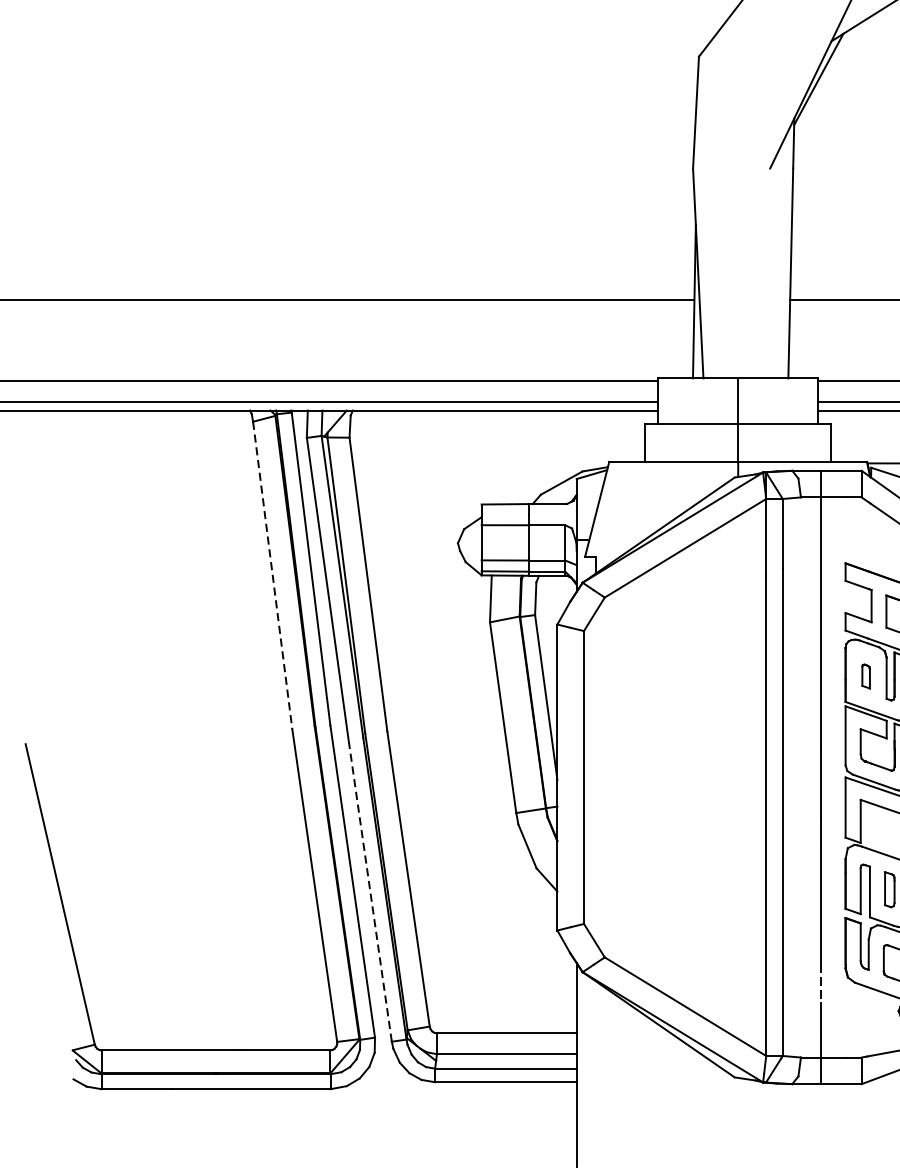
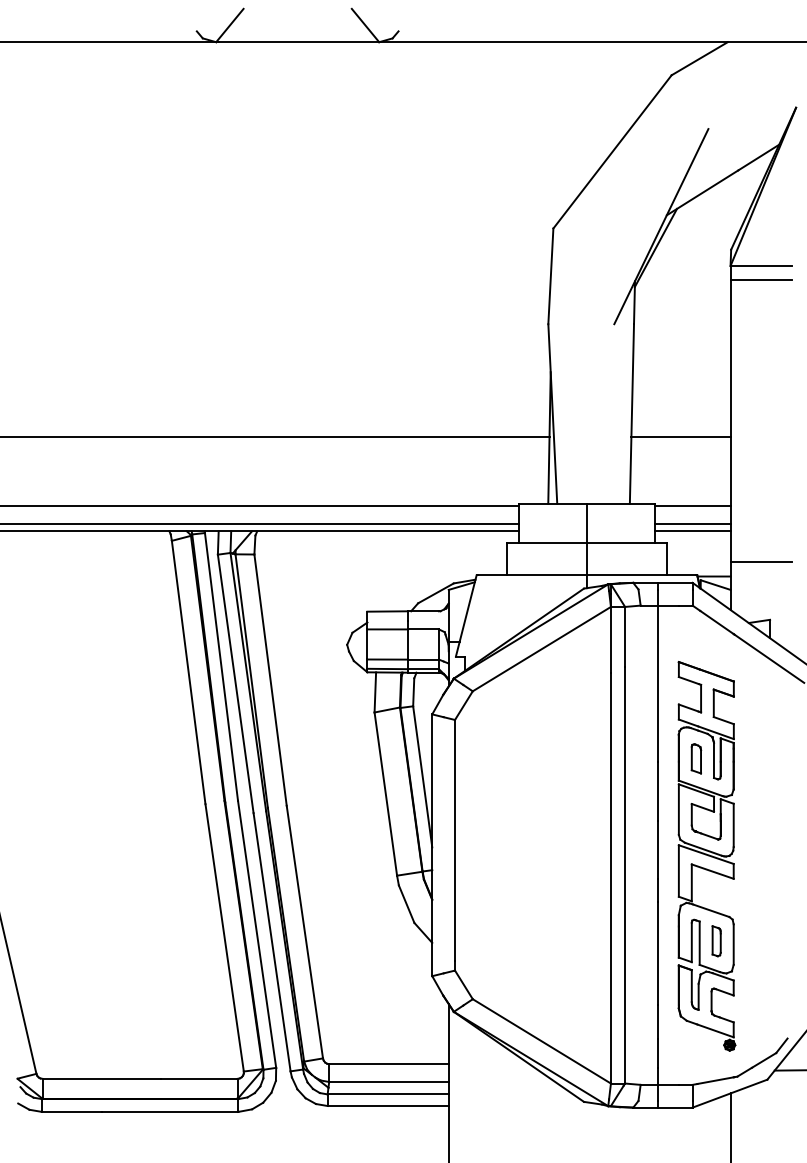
line: (272, 575) -> (188, 672), dashed -> solid
part: (866, 676) -> (696, 758), size x1.43
line: (370, 889) -> (272, 941), dashed -> solid
line: (820, 983) -> (657, 1021), dashed -> solid

